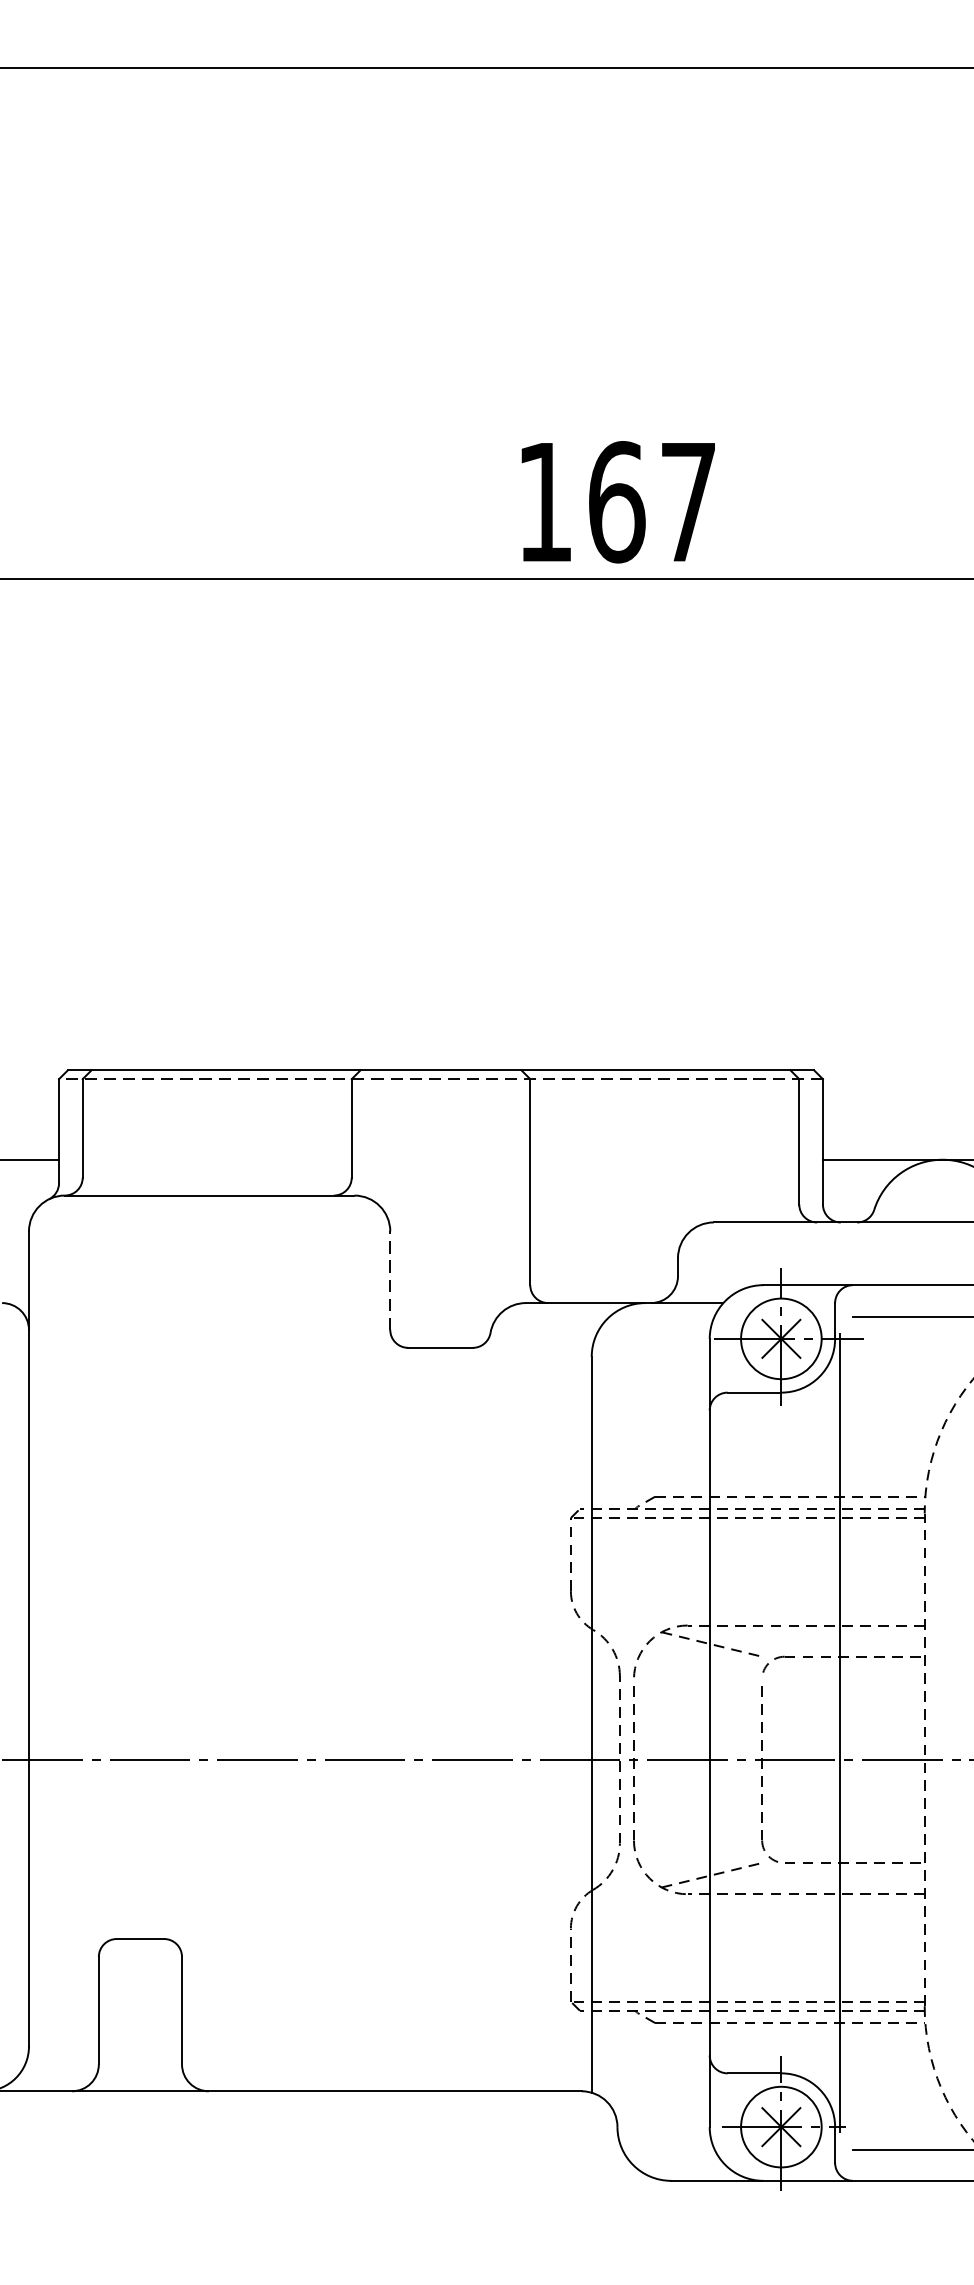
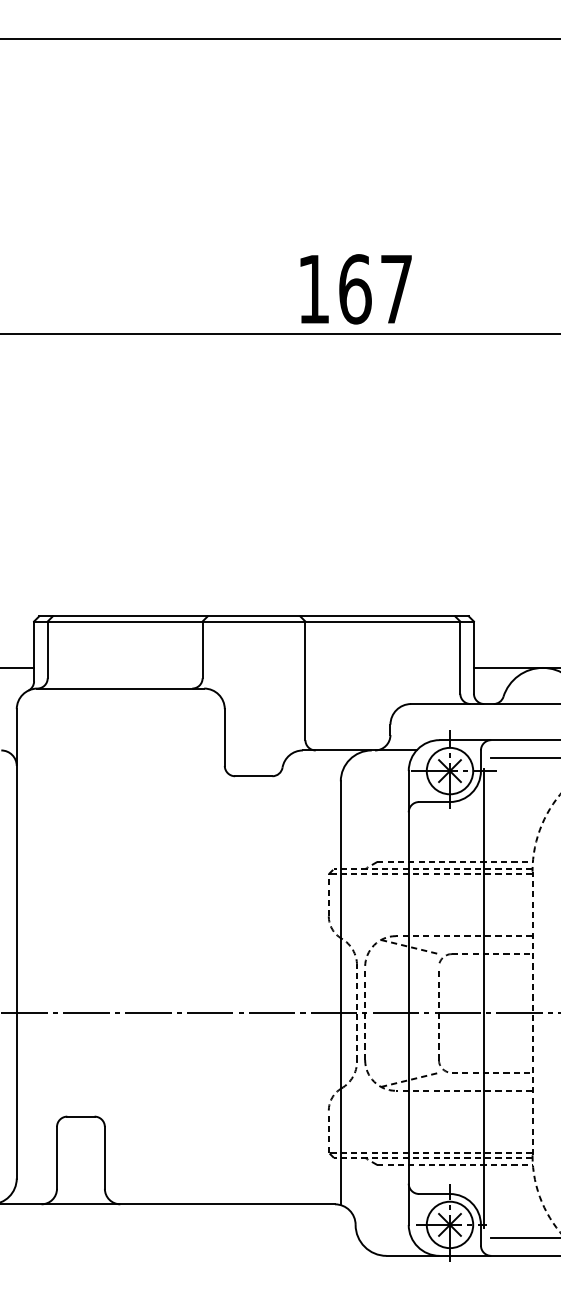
line: (441, 1079) -> (254, 621), dashed -> solid
line: (389, 1280) -> (224, 737), dashed -> solid

